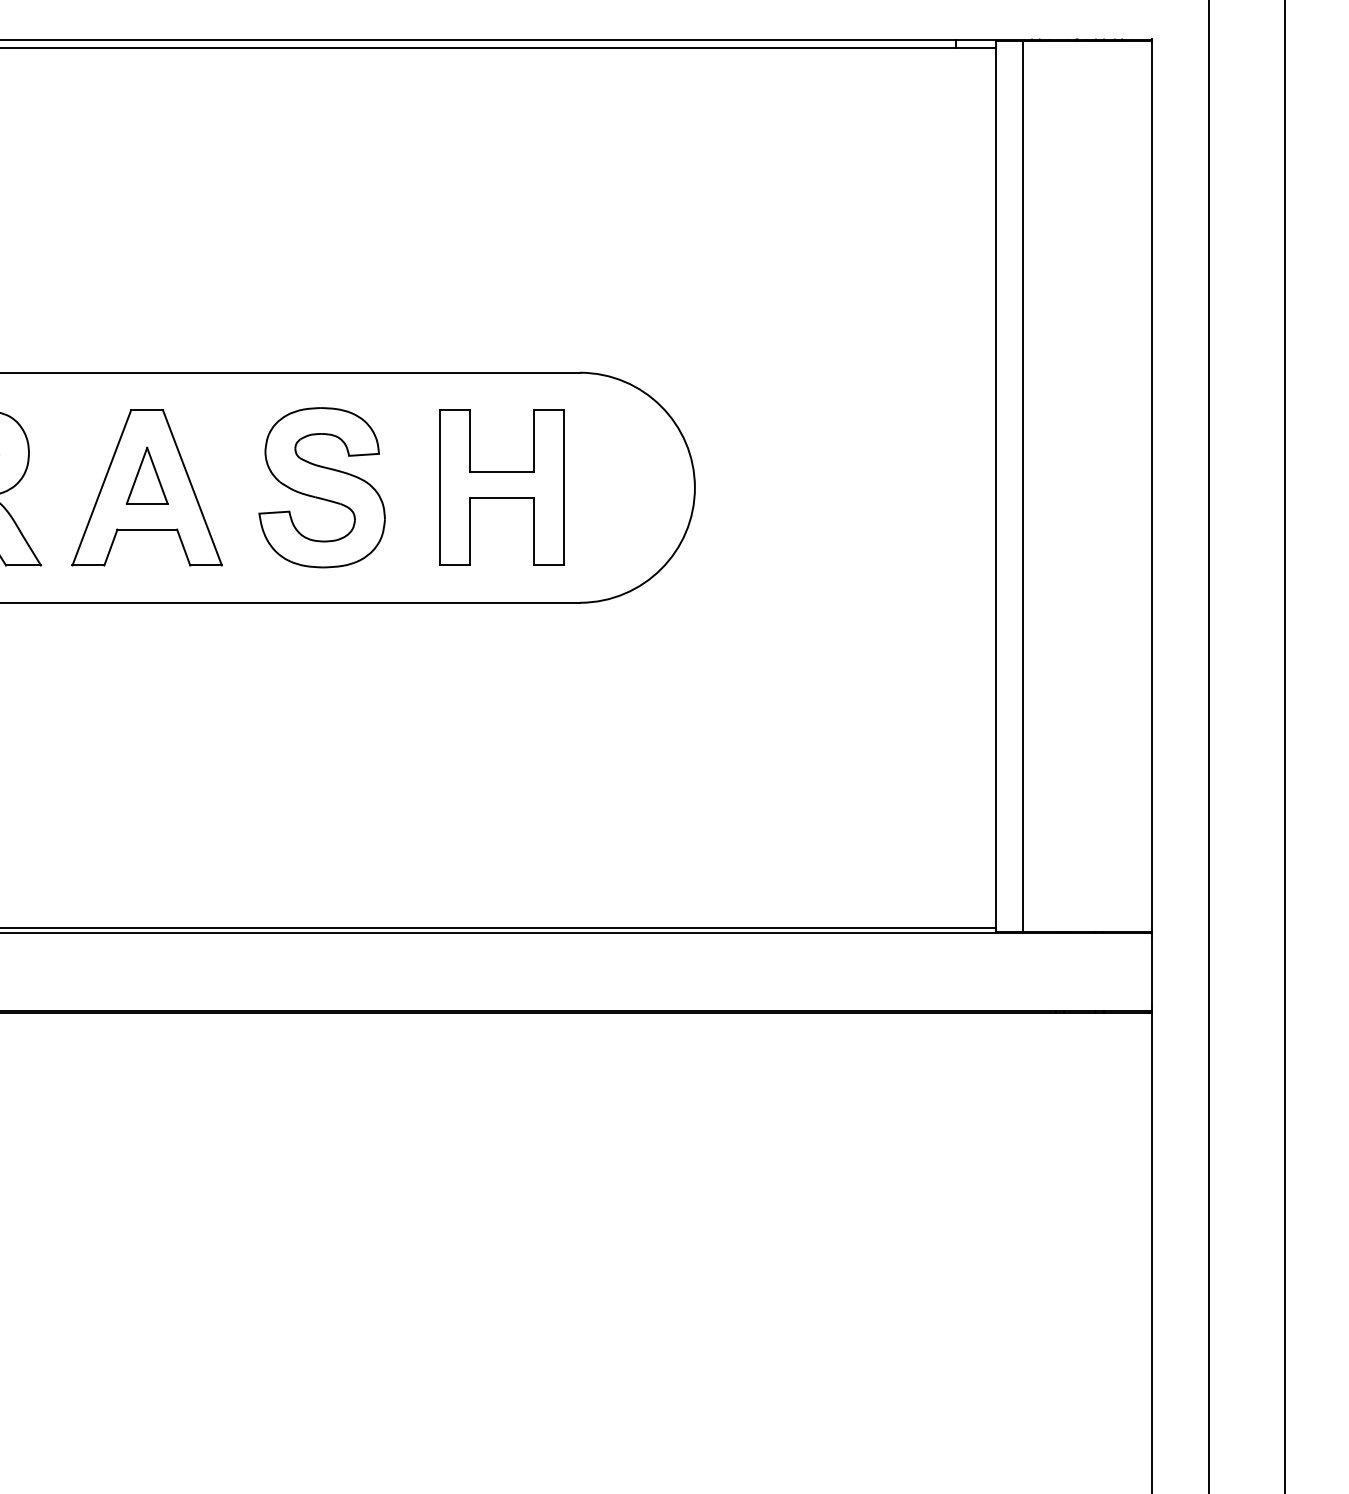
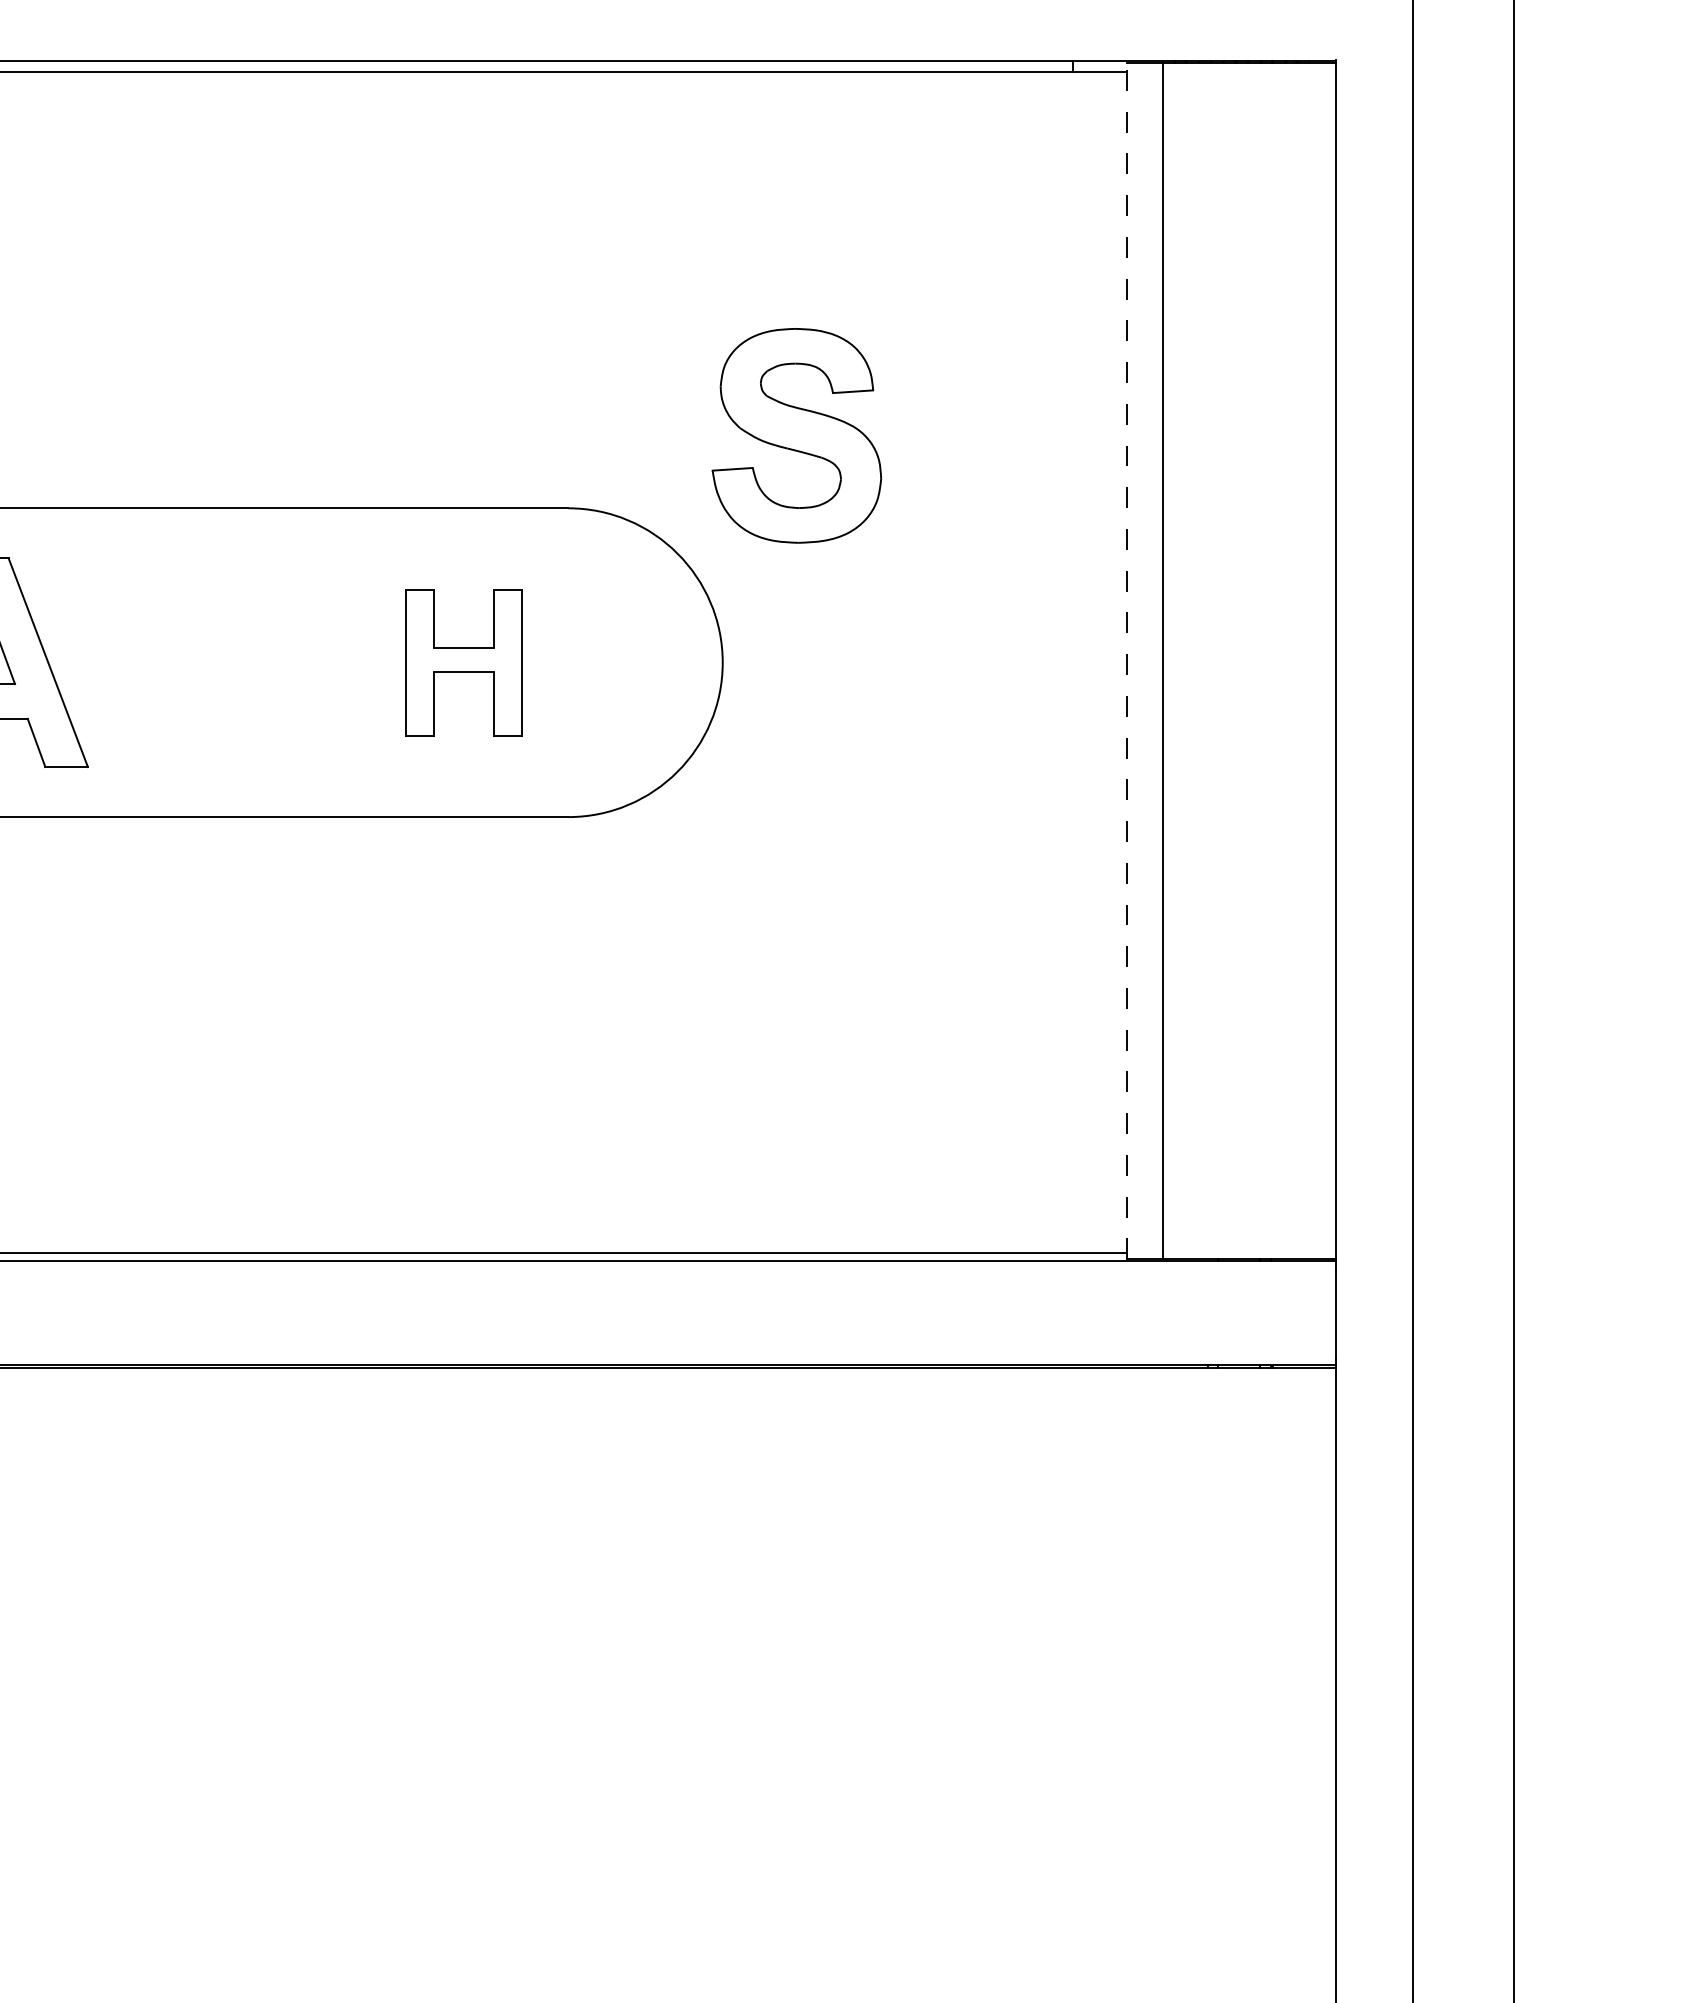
line: (996, 486) -> (1127, 661), solid -> dashed
part: (321, 487) -> (795, 435), moved
part: (501, 487) -> (463, 662), size x0.7

